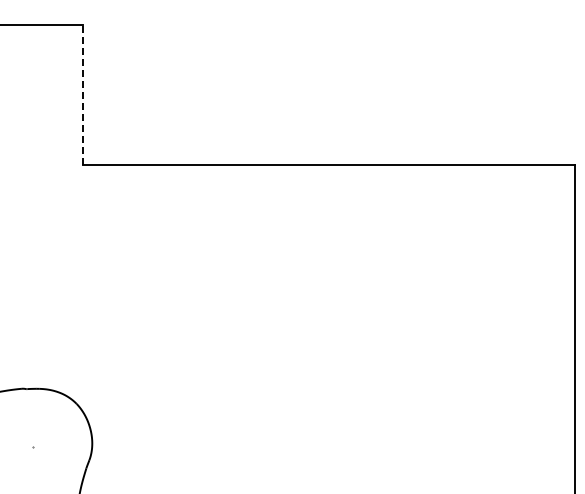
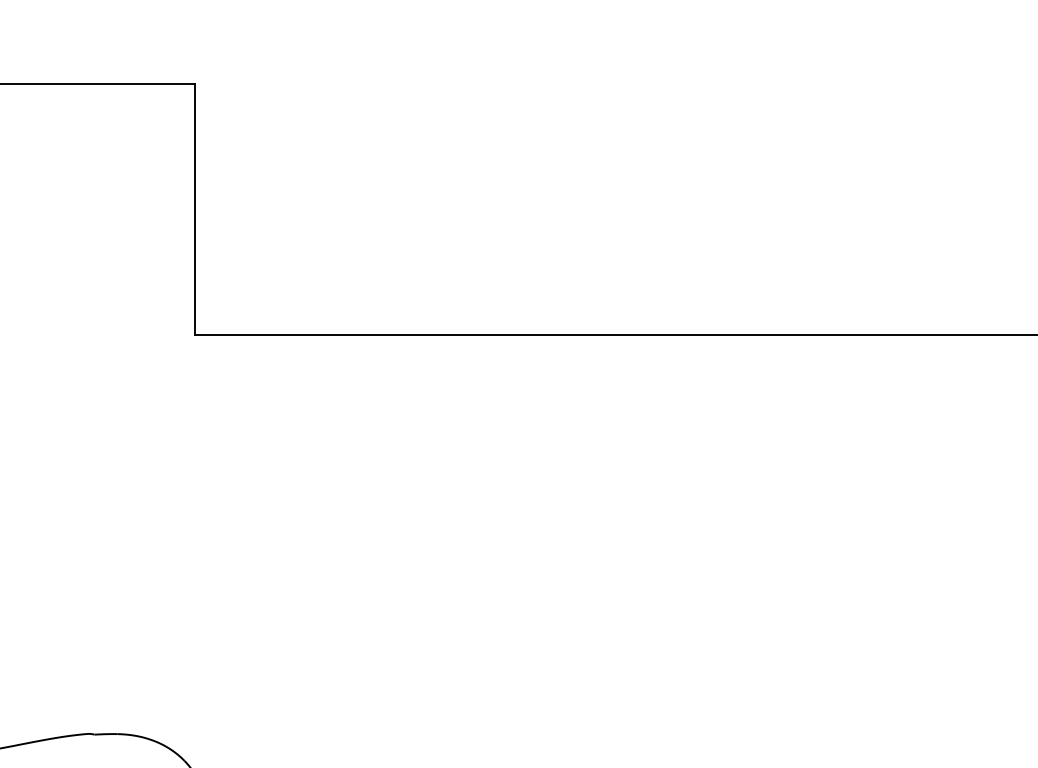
line: (82, 94) -> (195, 208), dashed -> solid

